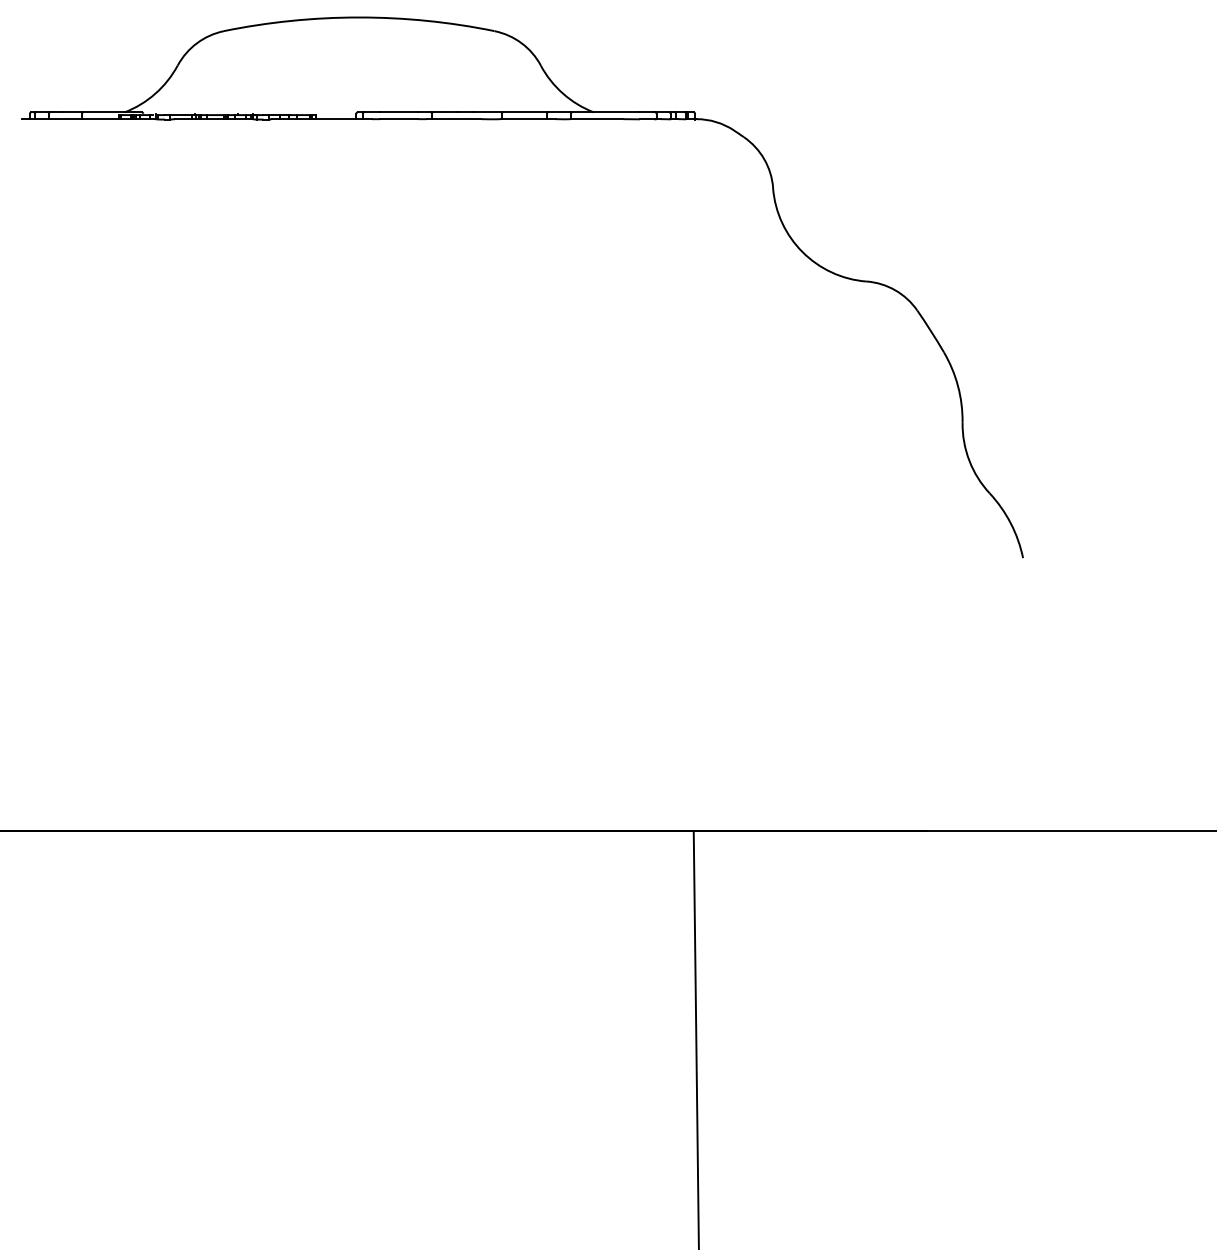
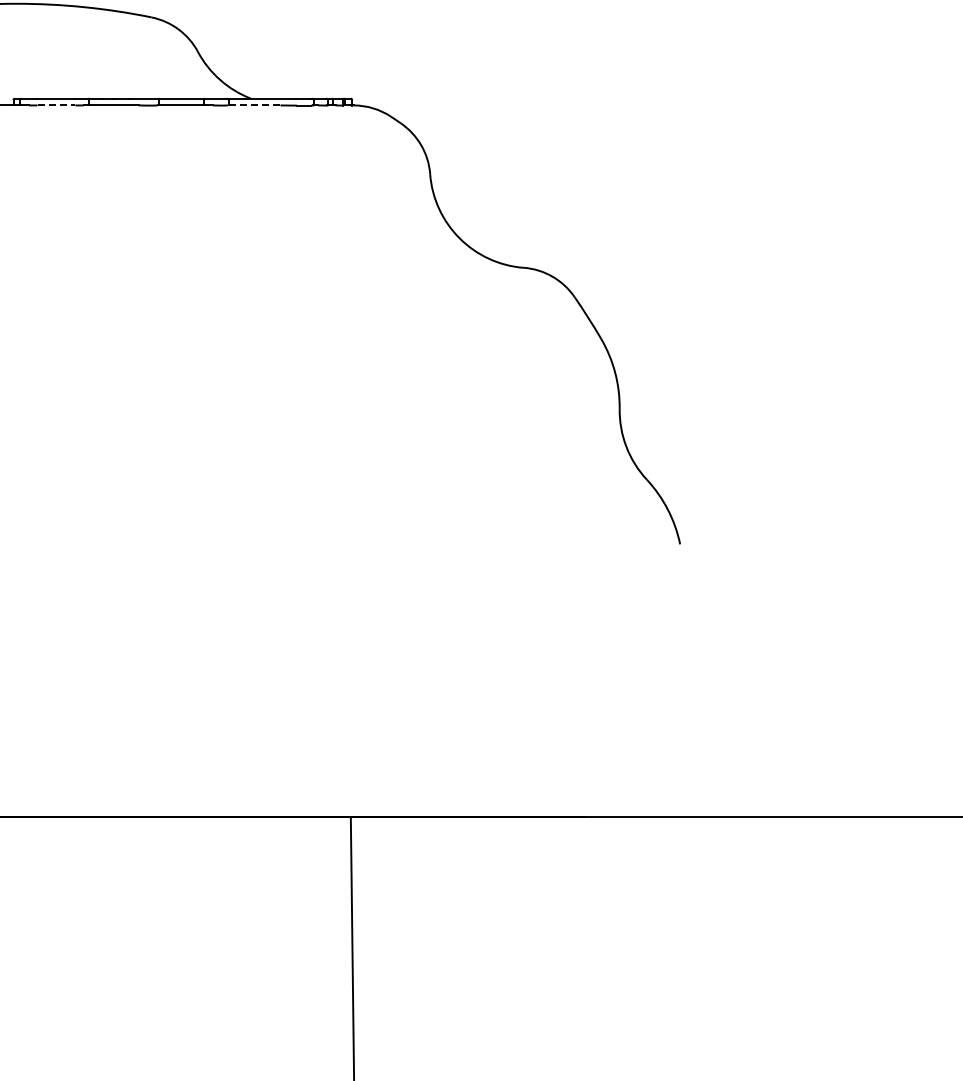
line: (399, 119) -> (56, 105), solid -> dashed
line: (596, 119) -> (253, 105), solid -> dashed

